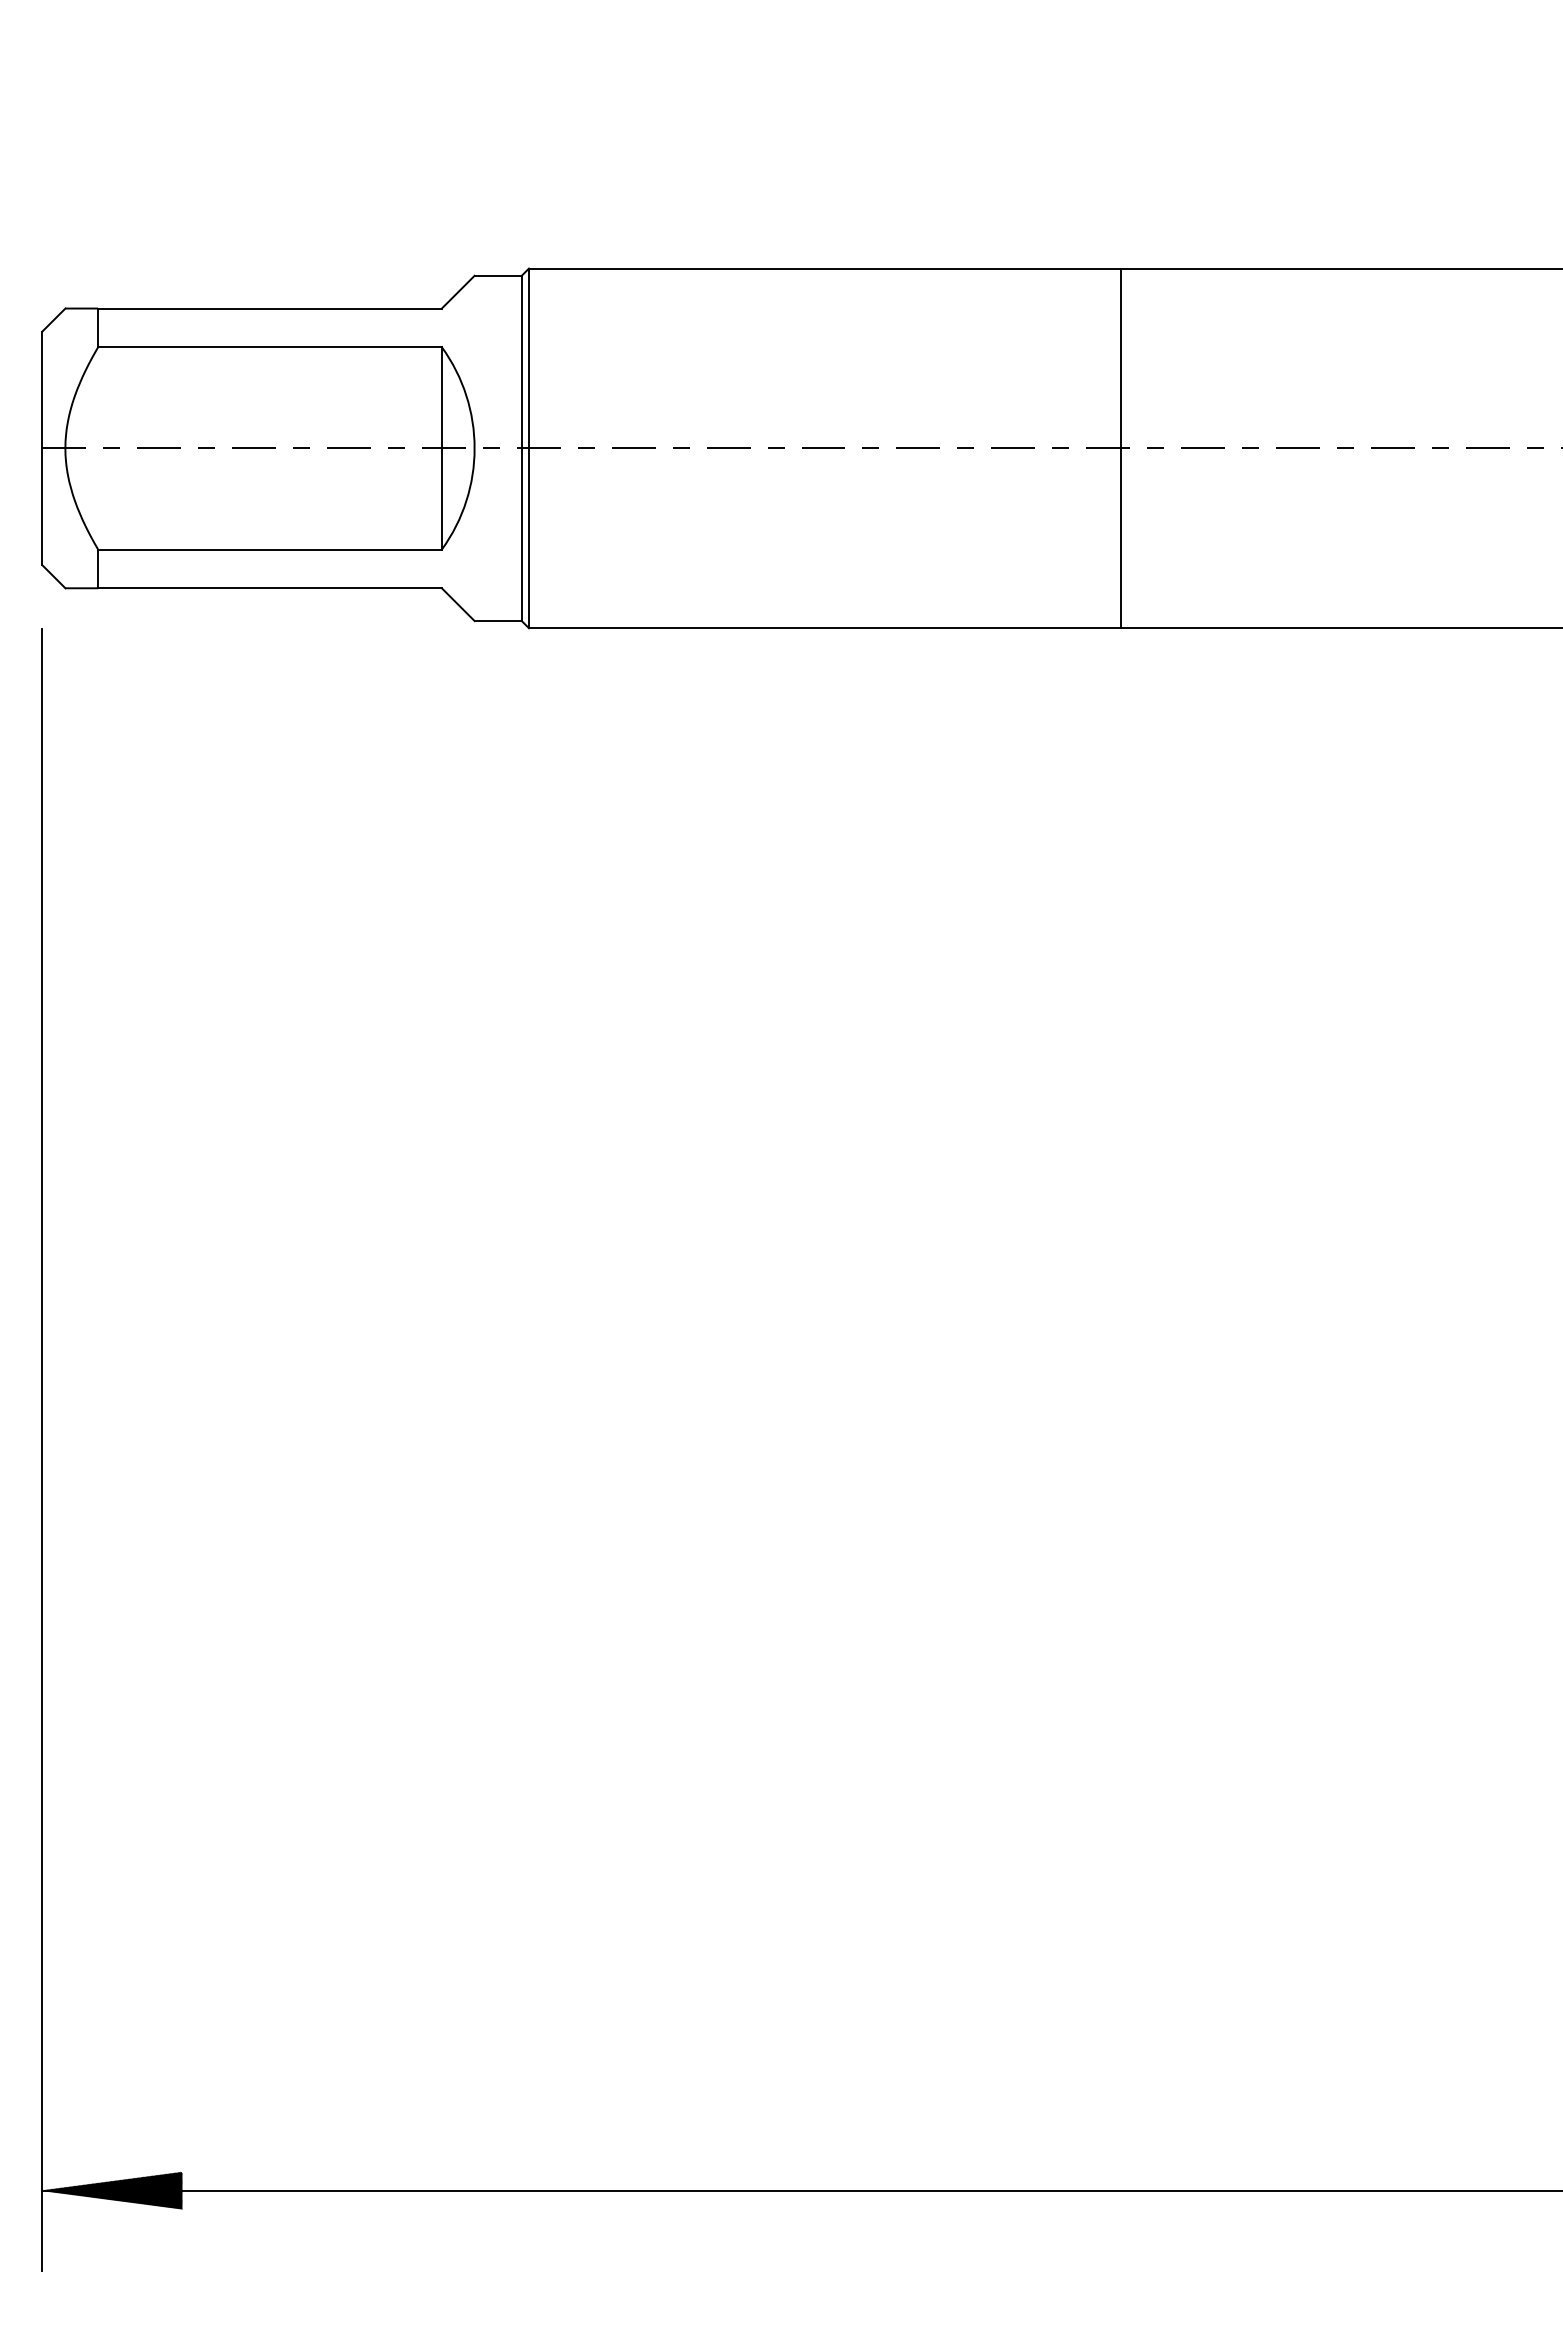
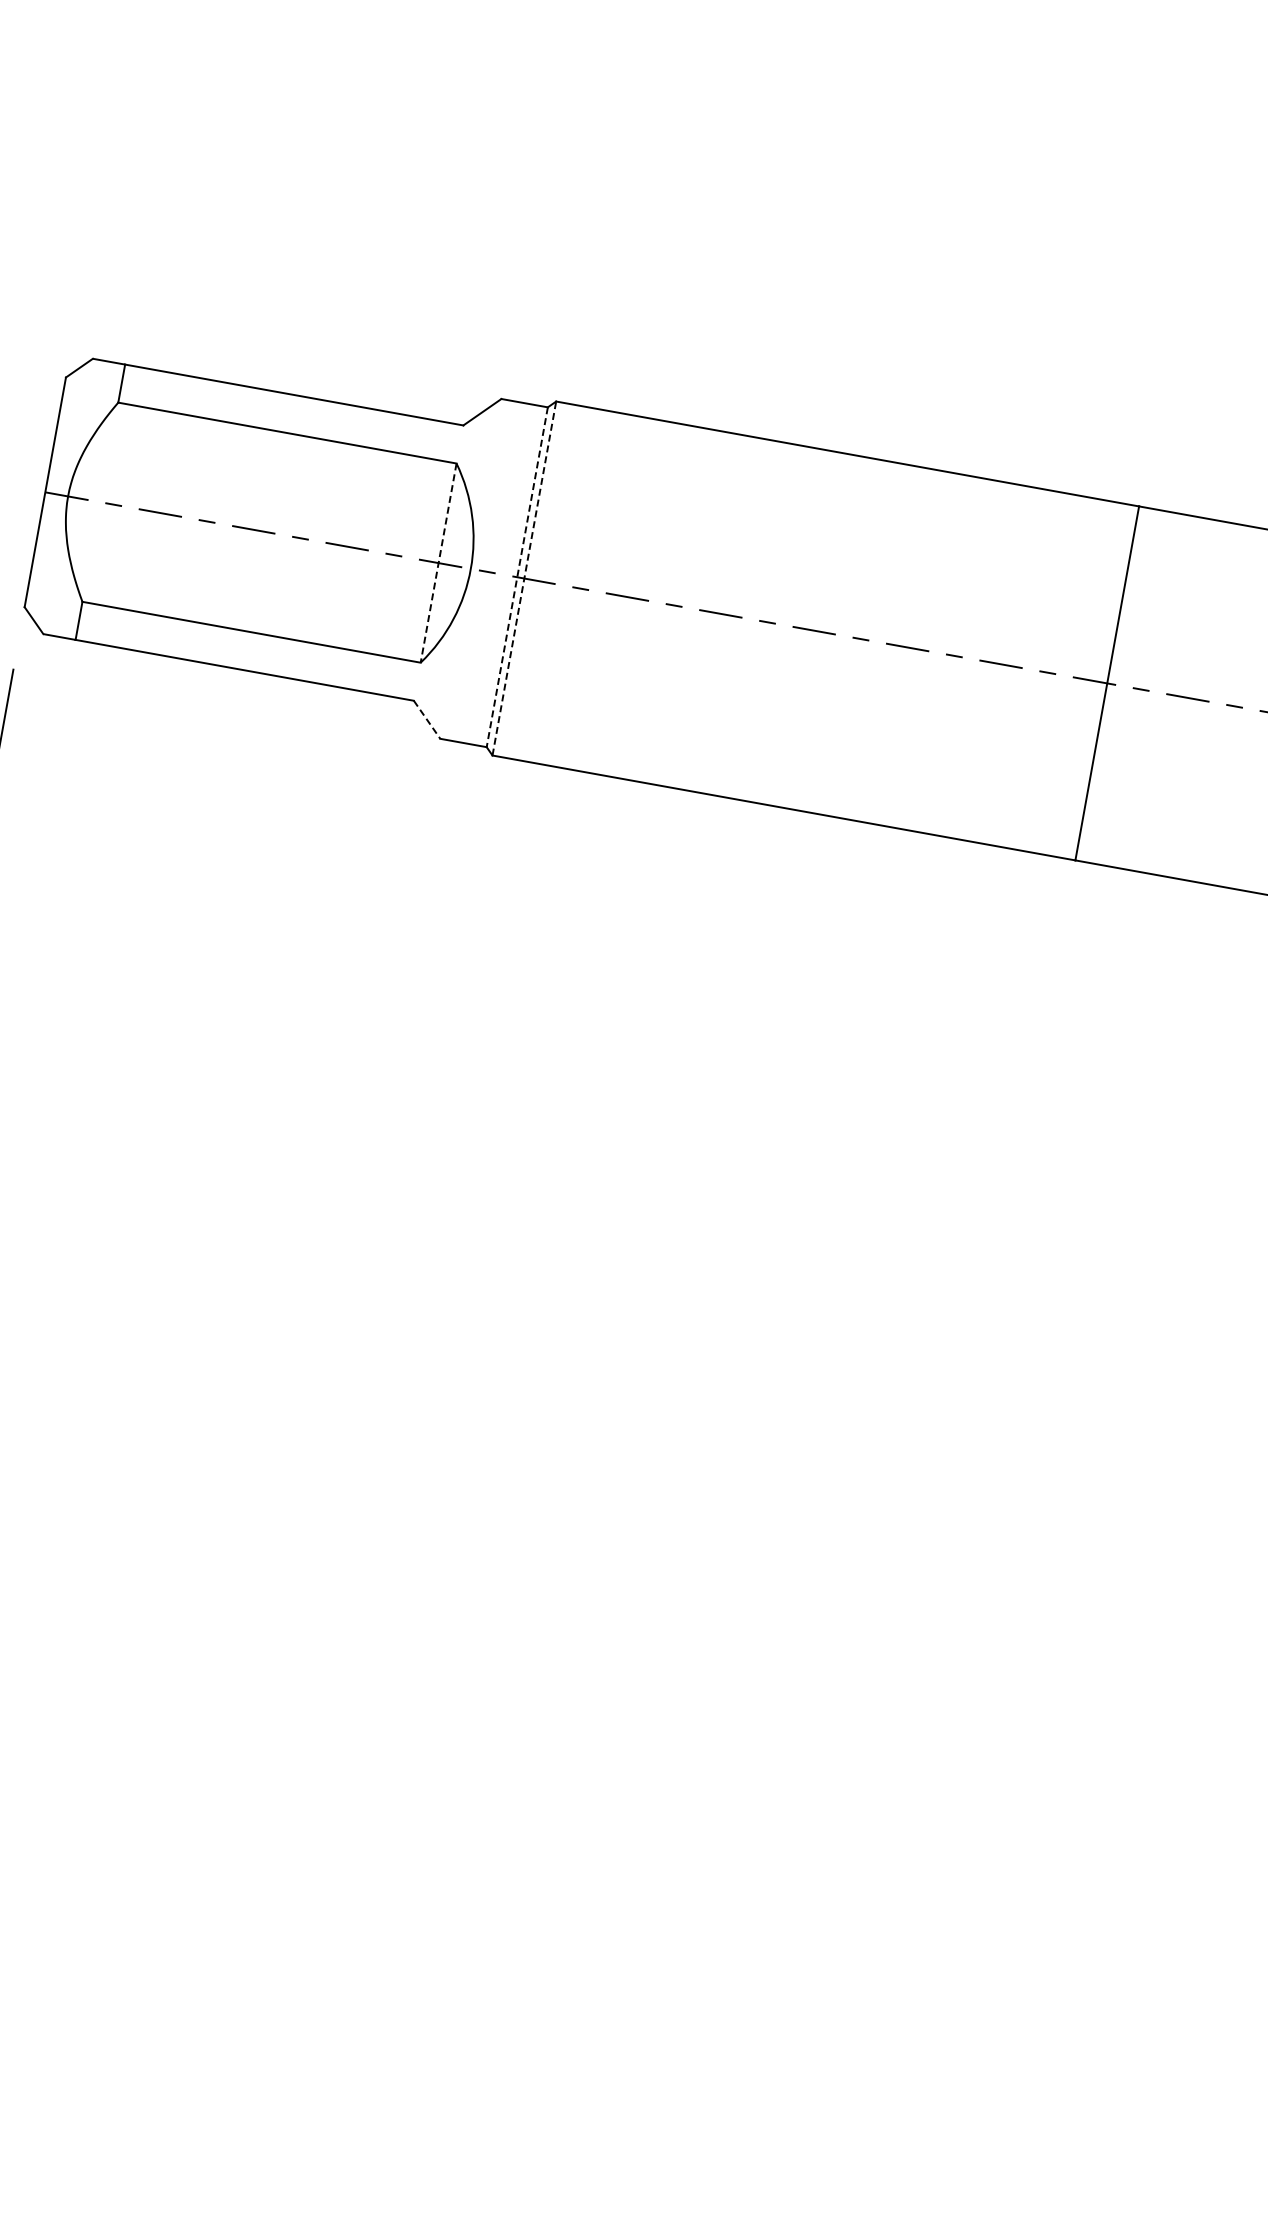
line: (441, 448) -> (438, 563), solid -> dashed
line: (521, 448) -> (516, 577), solid -> dashed
line: (528, 448) -> (523, 578), solid -> dashed
line: (458, 605) -> (427, 720), solid -> dashed

